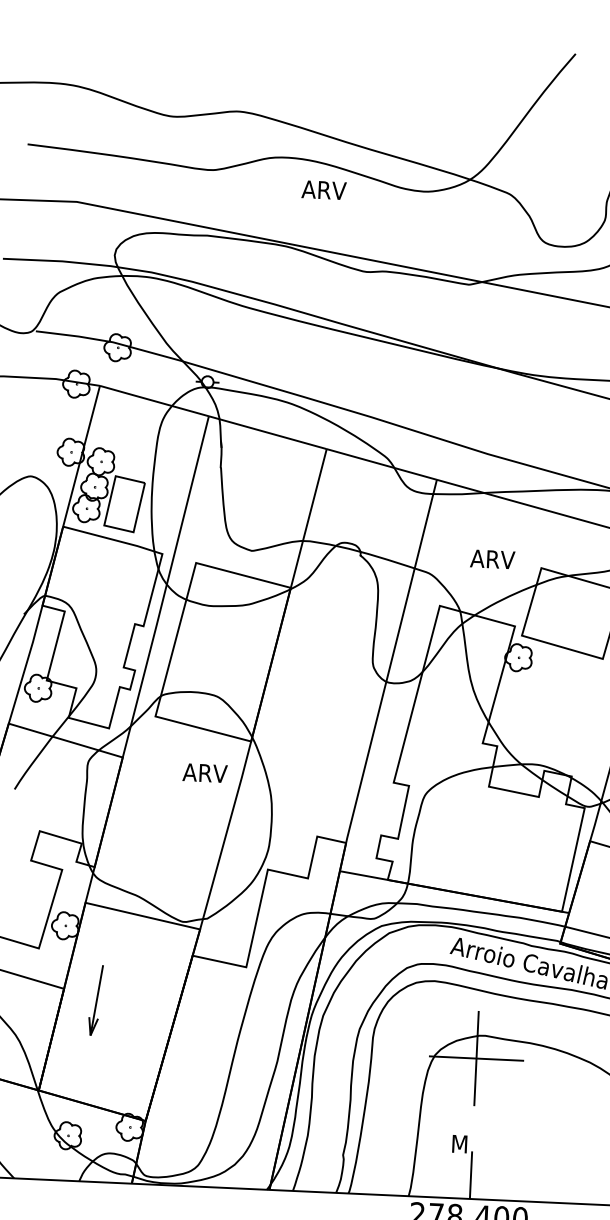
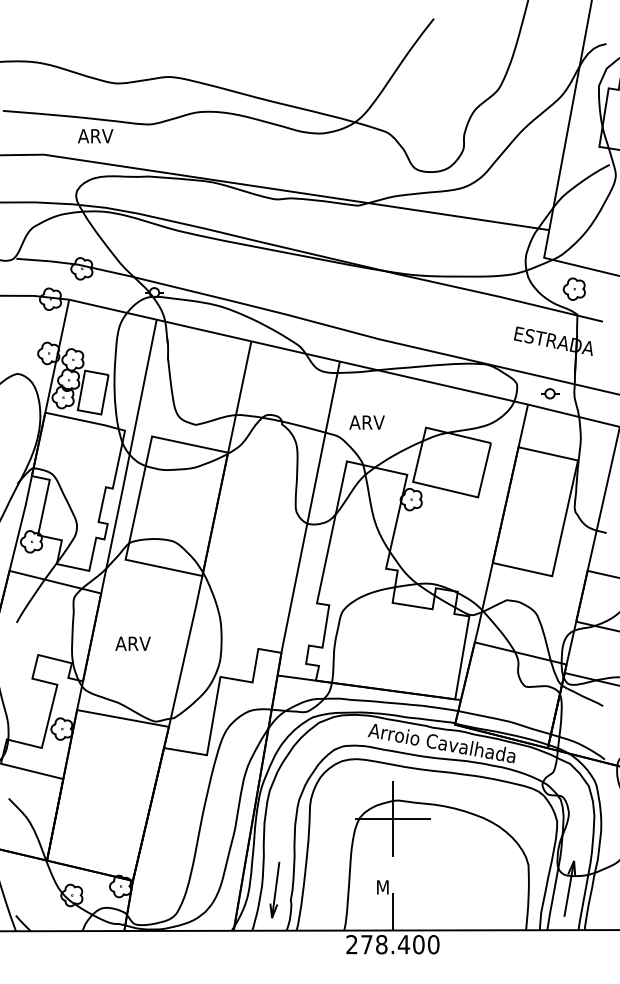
text: (323, 190) -> (95, 136), moved
text: (491, 559) -> (366, 422), moved
text: (204, 772) -> (132, 643), moved
part: (95, 999) -> (274, 889), moved

